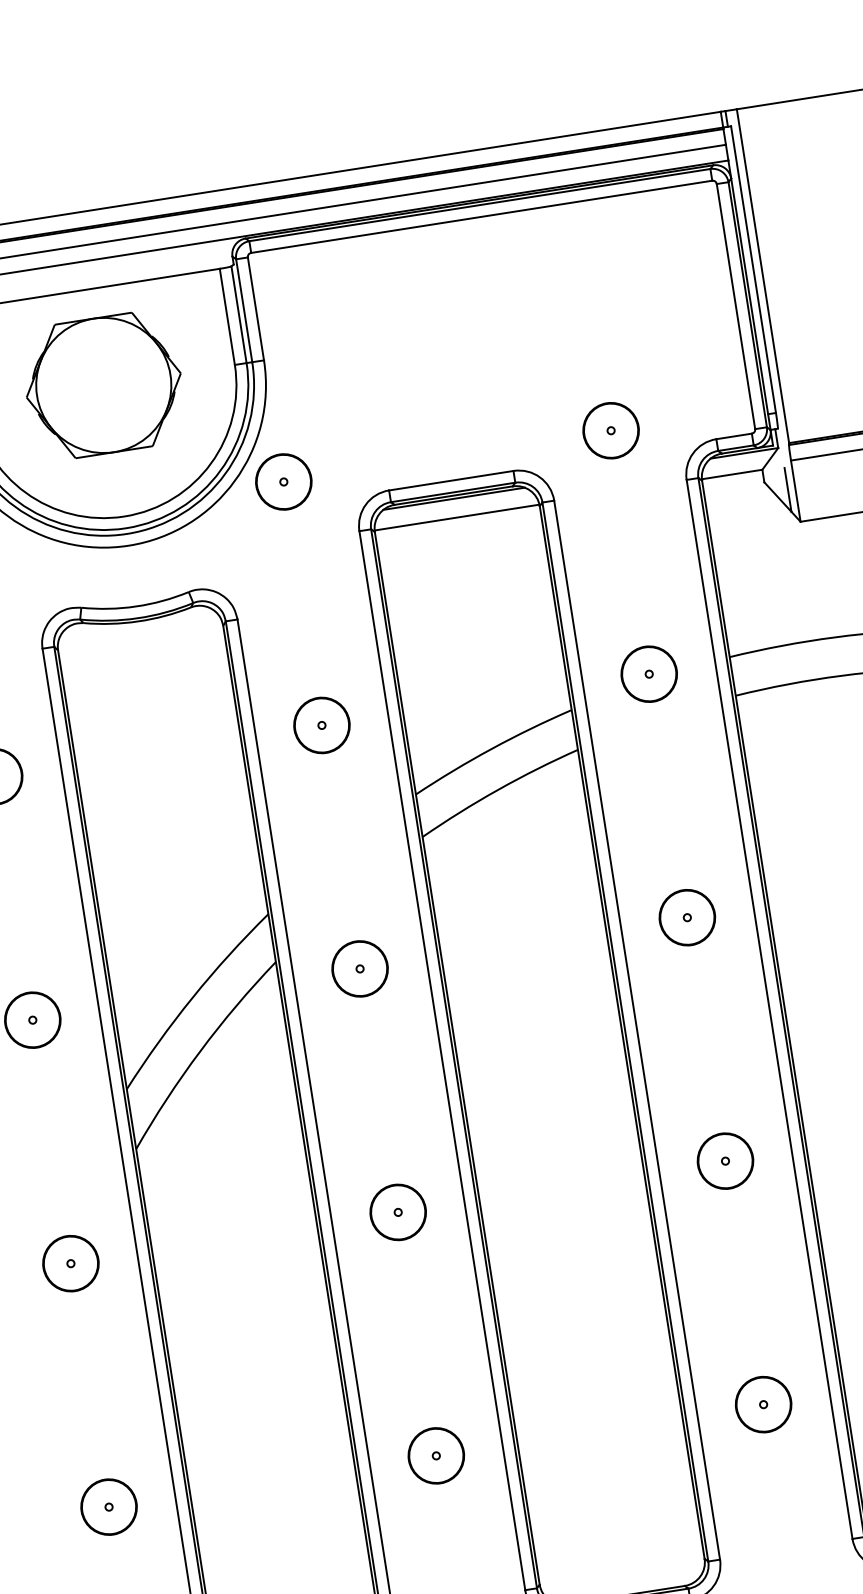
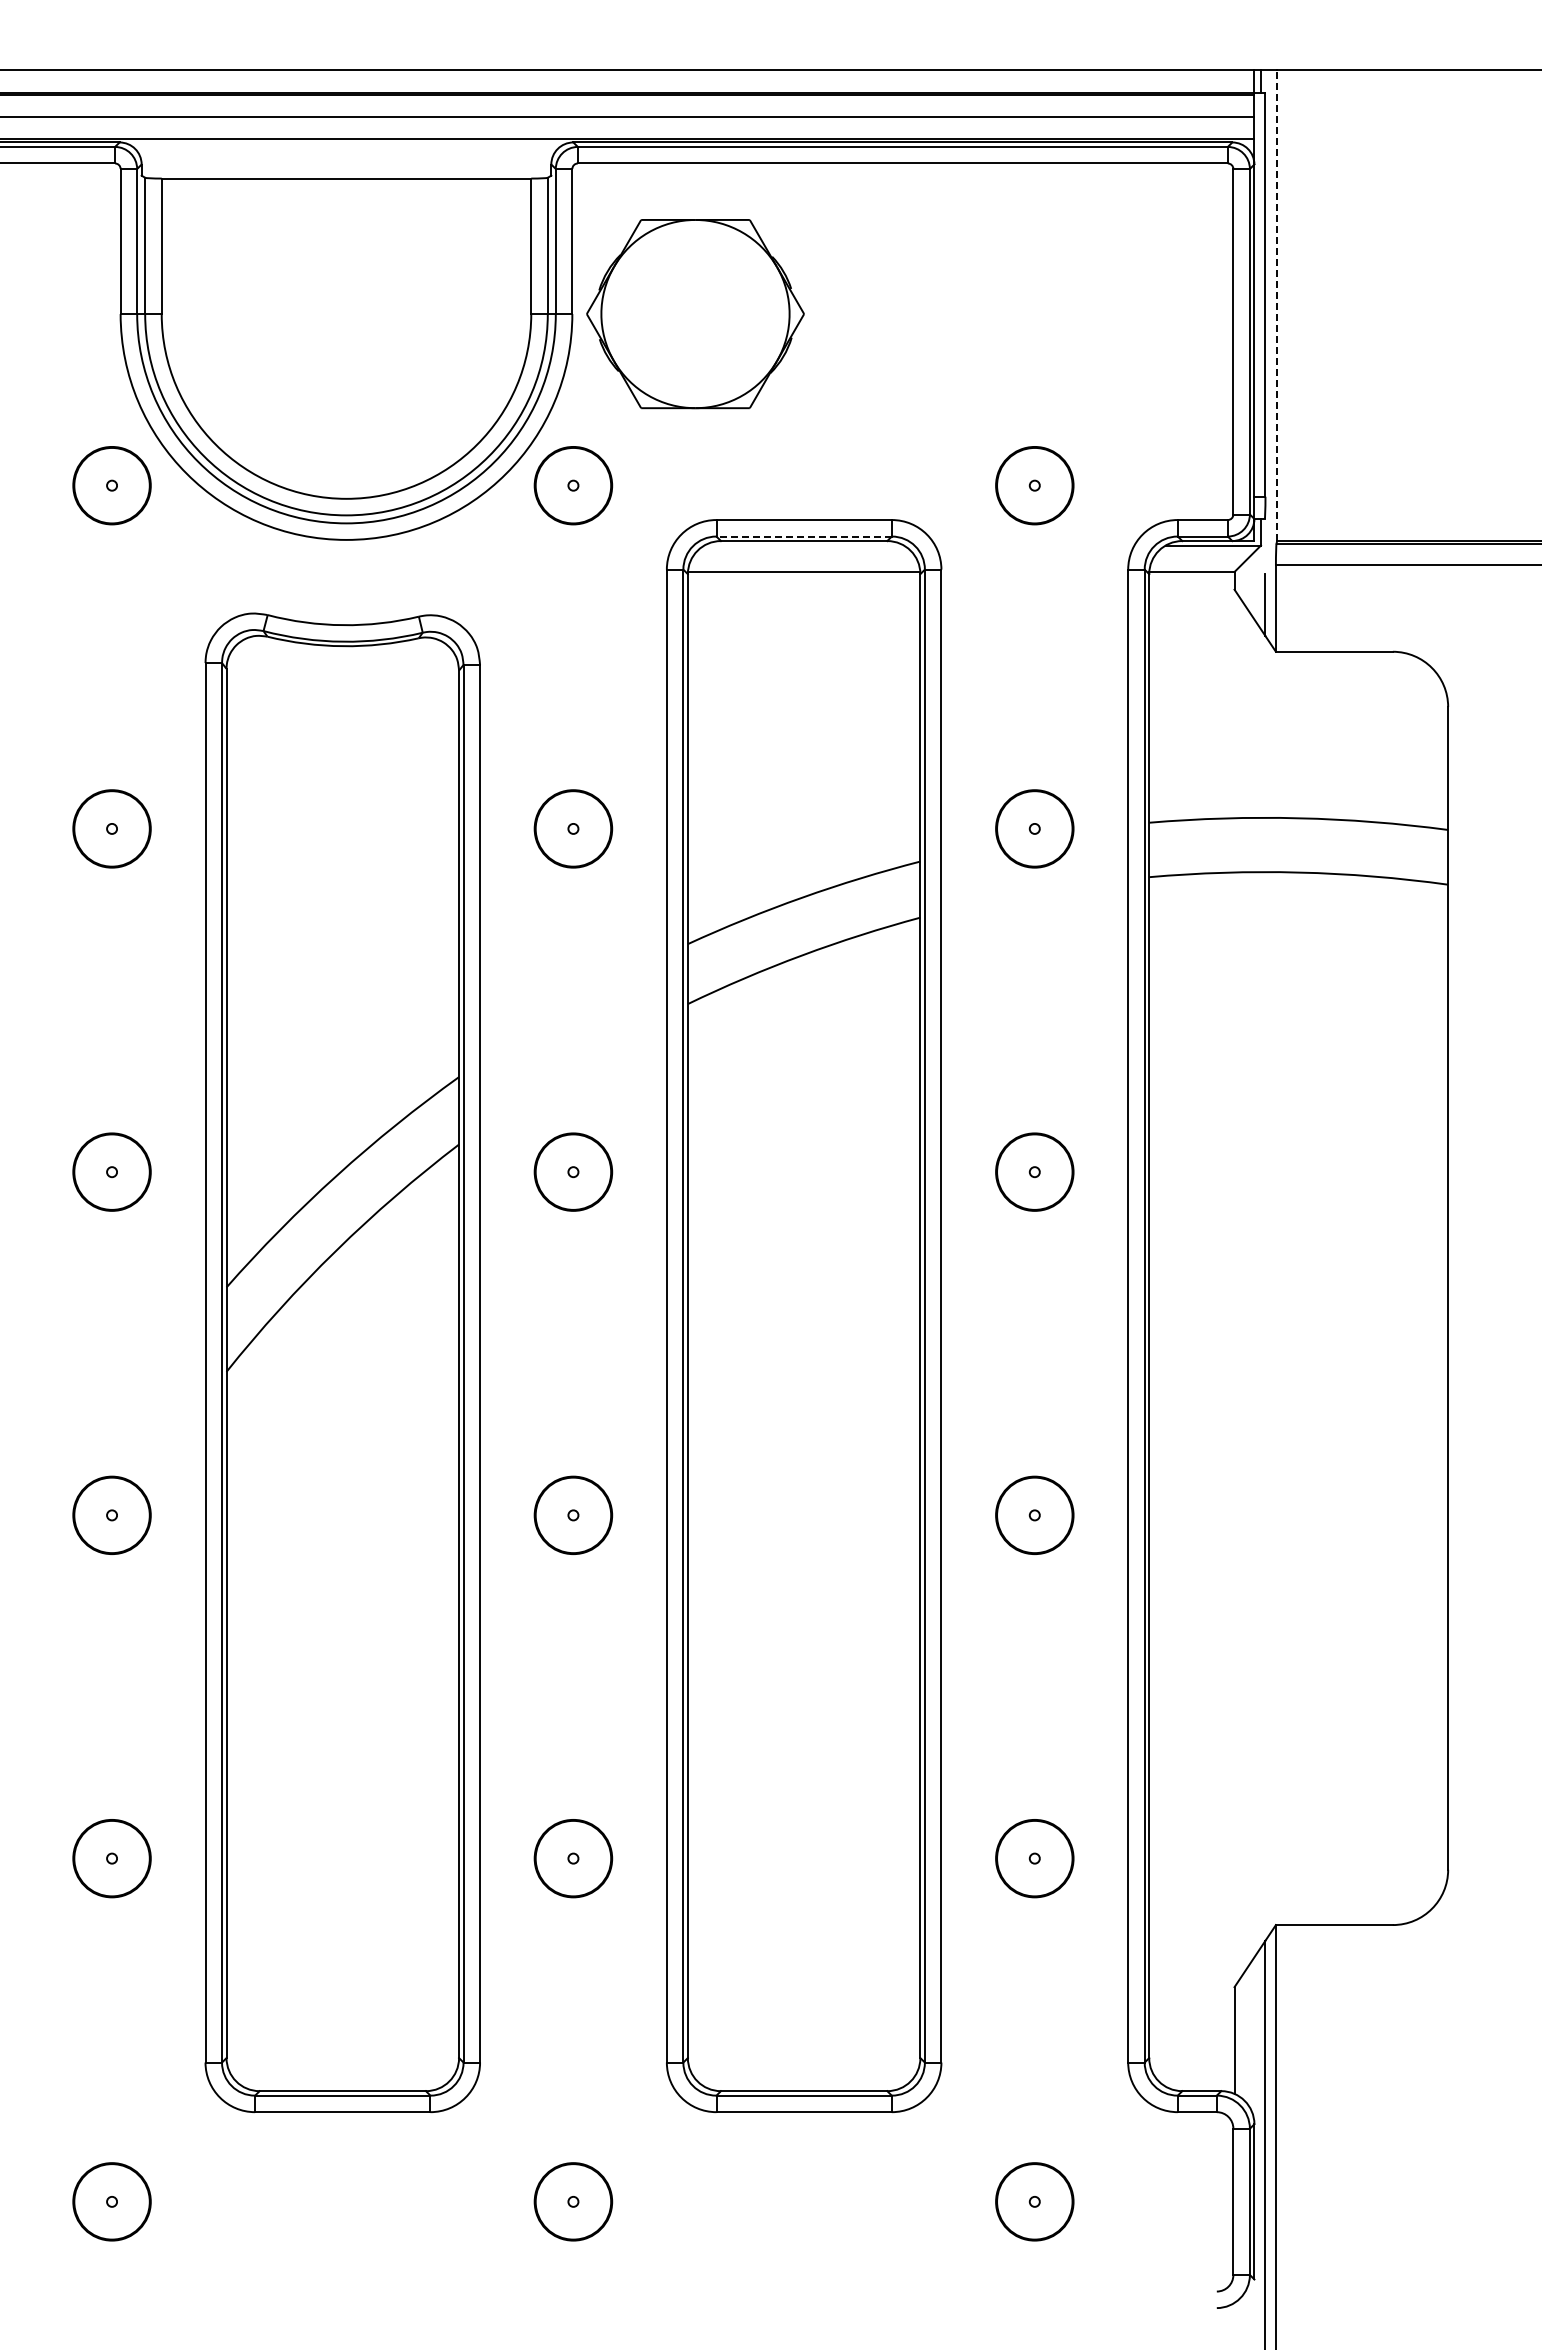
line: (763, 275) -> (1277, 305), solid -> dashed
part: (103, 385) -> (695, 314), moved
line: (453, 492) -> (804, 536), solid -> dashed
line: (453, 498) -> (803, 545), removed

